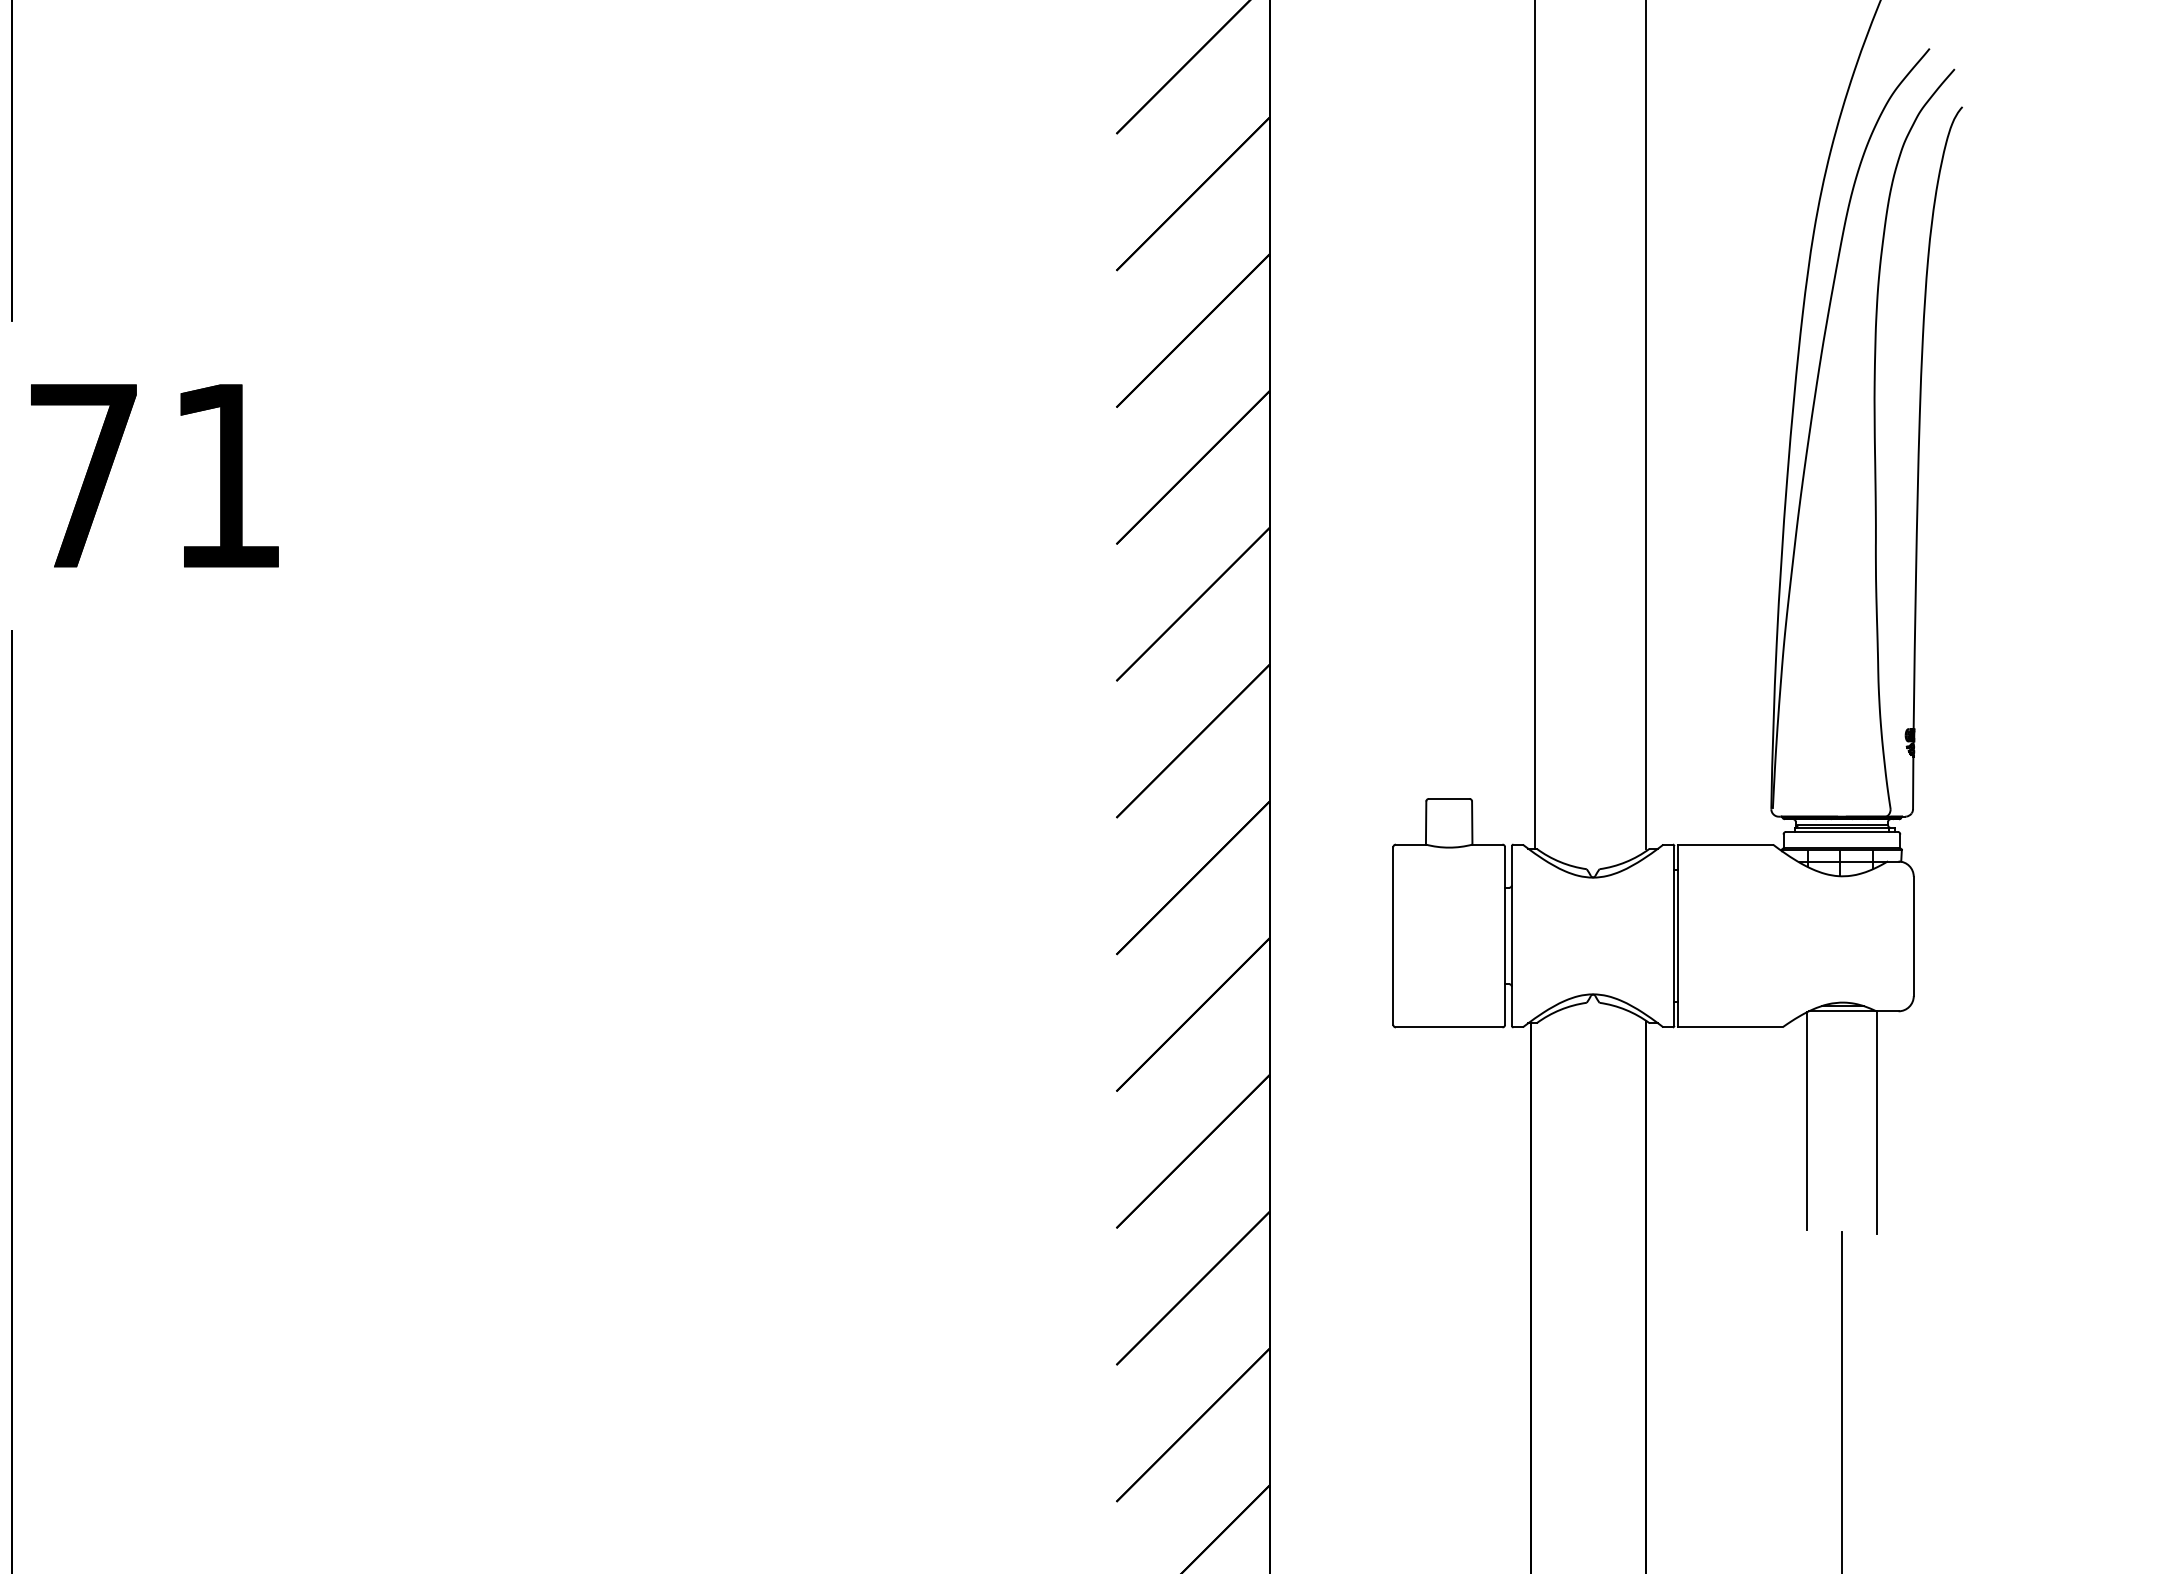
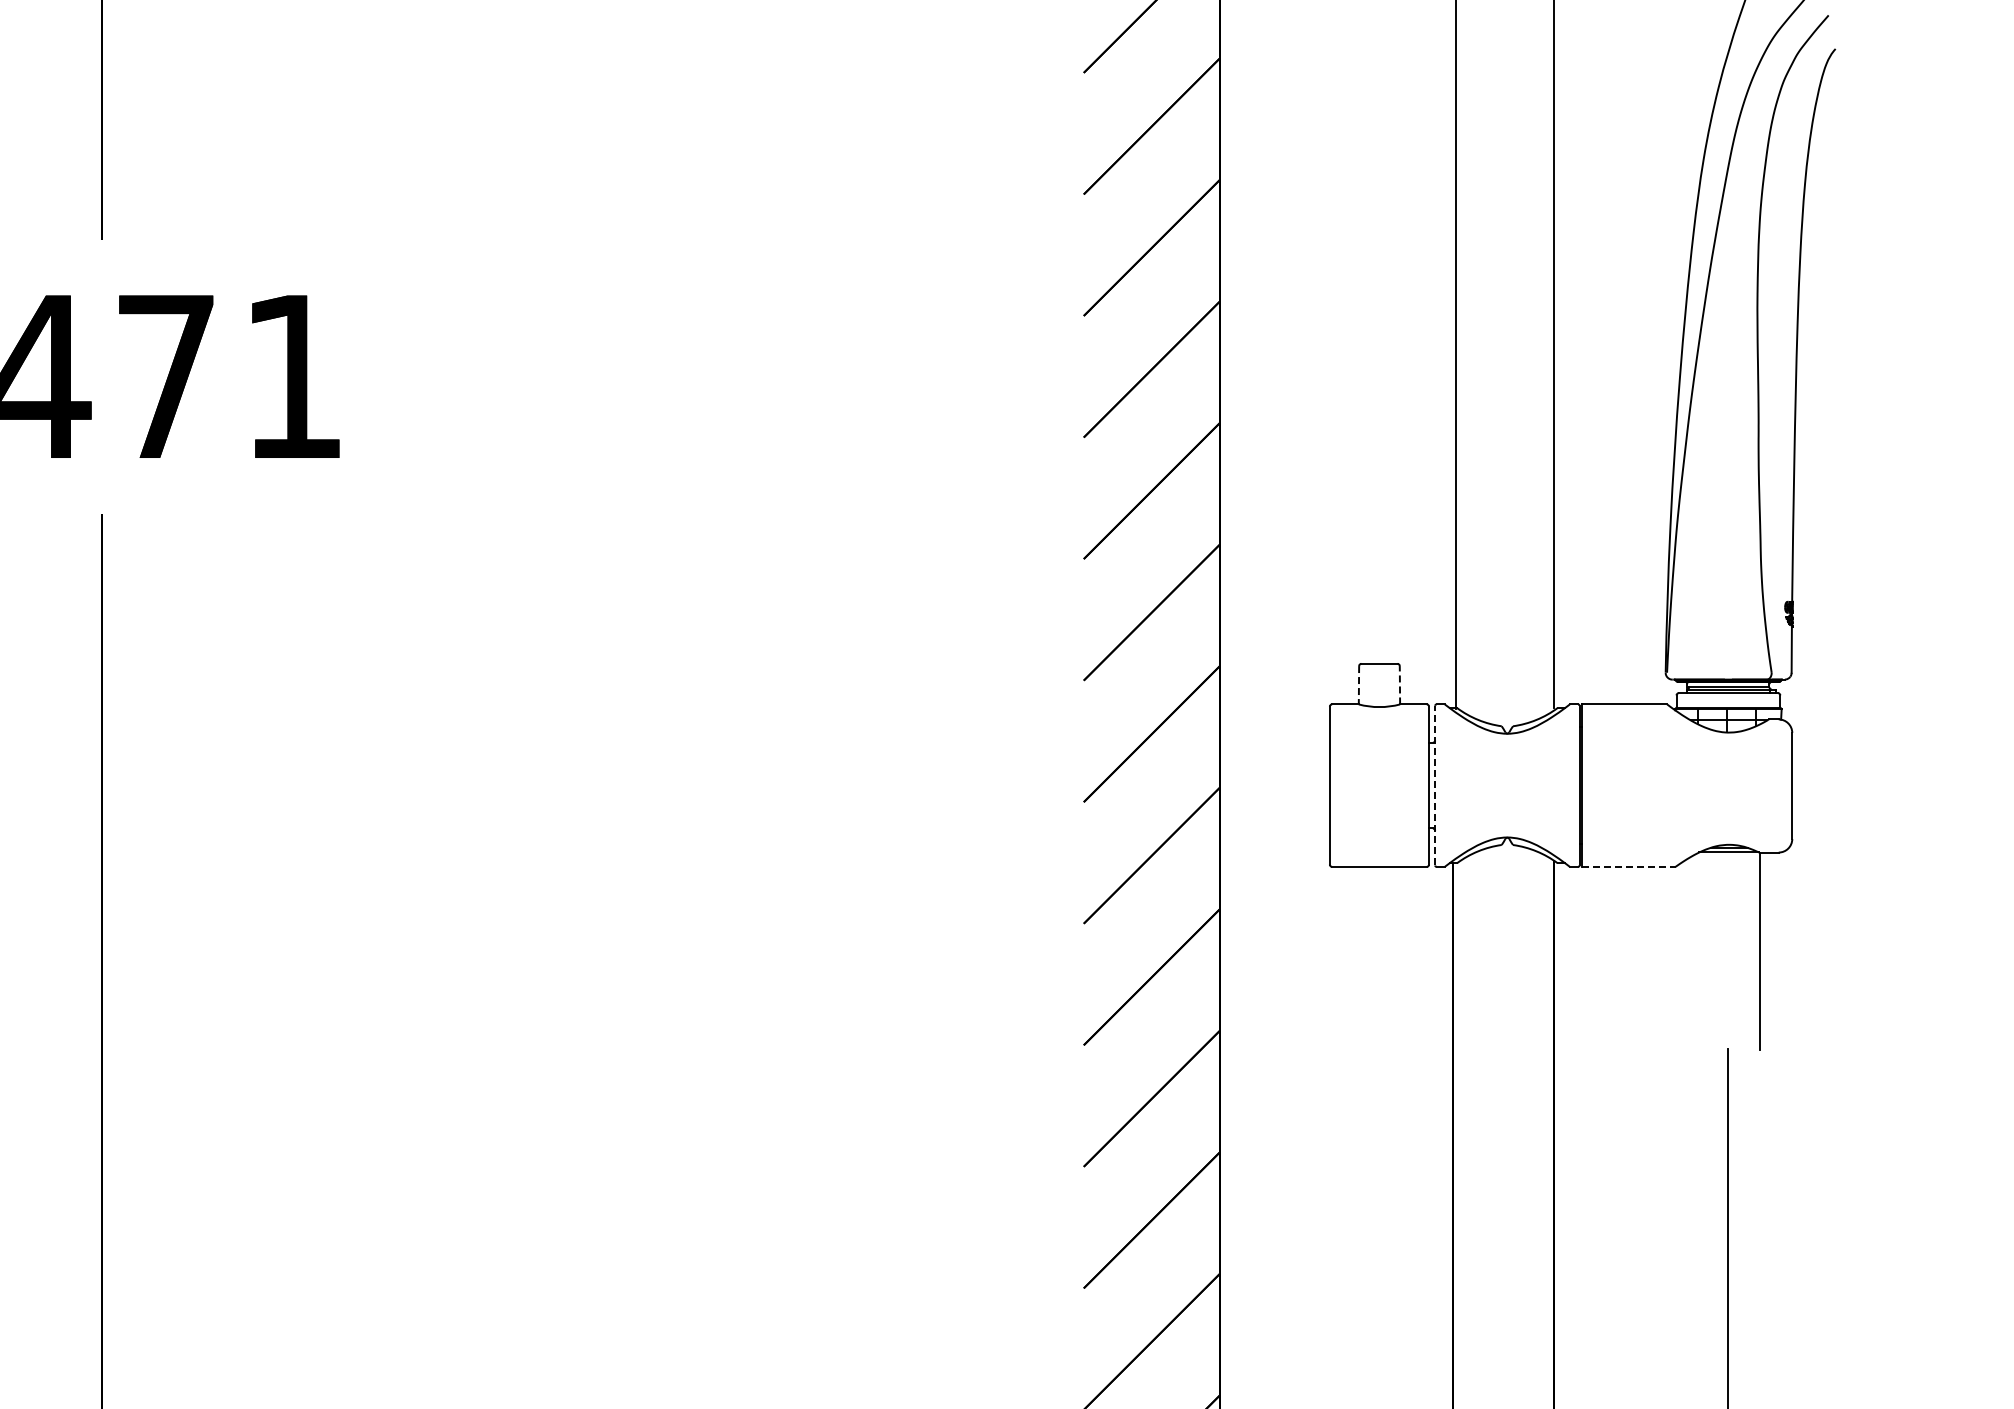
line: (1471, 822) -> (1399, 684), solid -> dashed
line: (1425, 823) -> (1358, 685), solid -> dashed
line: (1512, 935) -> (1435, 785), solid -> dashed
line: (1730, 1027) -> (1629, 866), solid -> dashed
line: (1807, 1120) -> (1697, 949), removed

